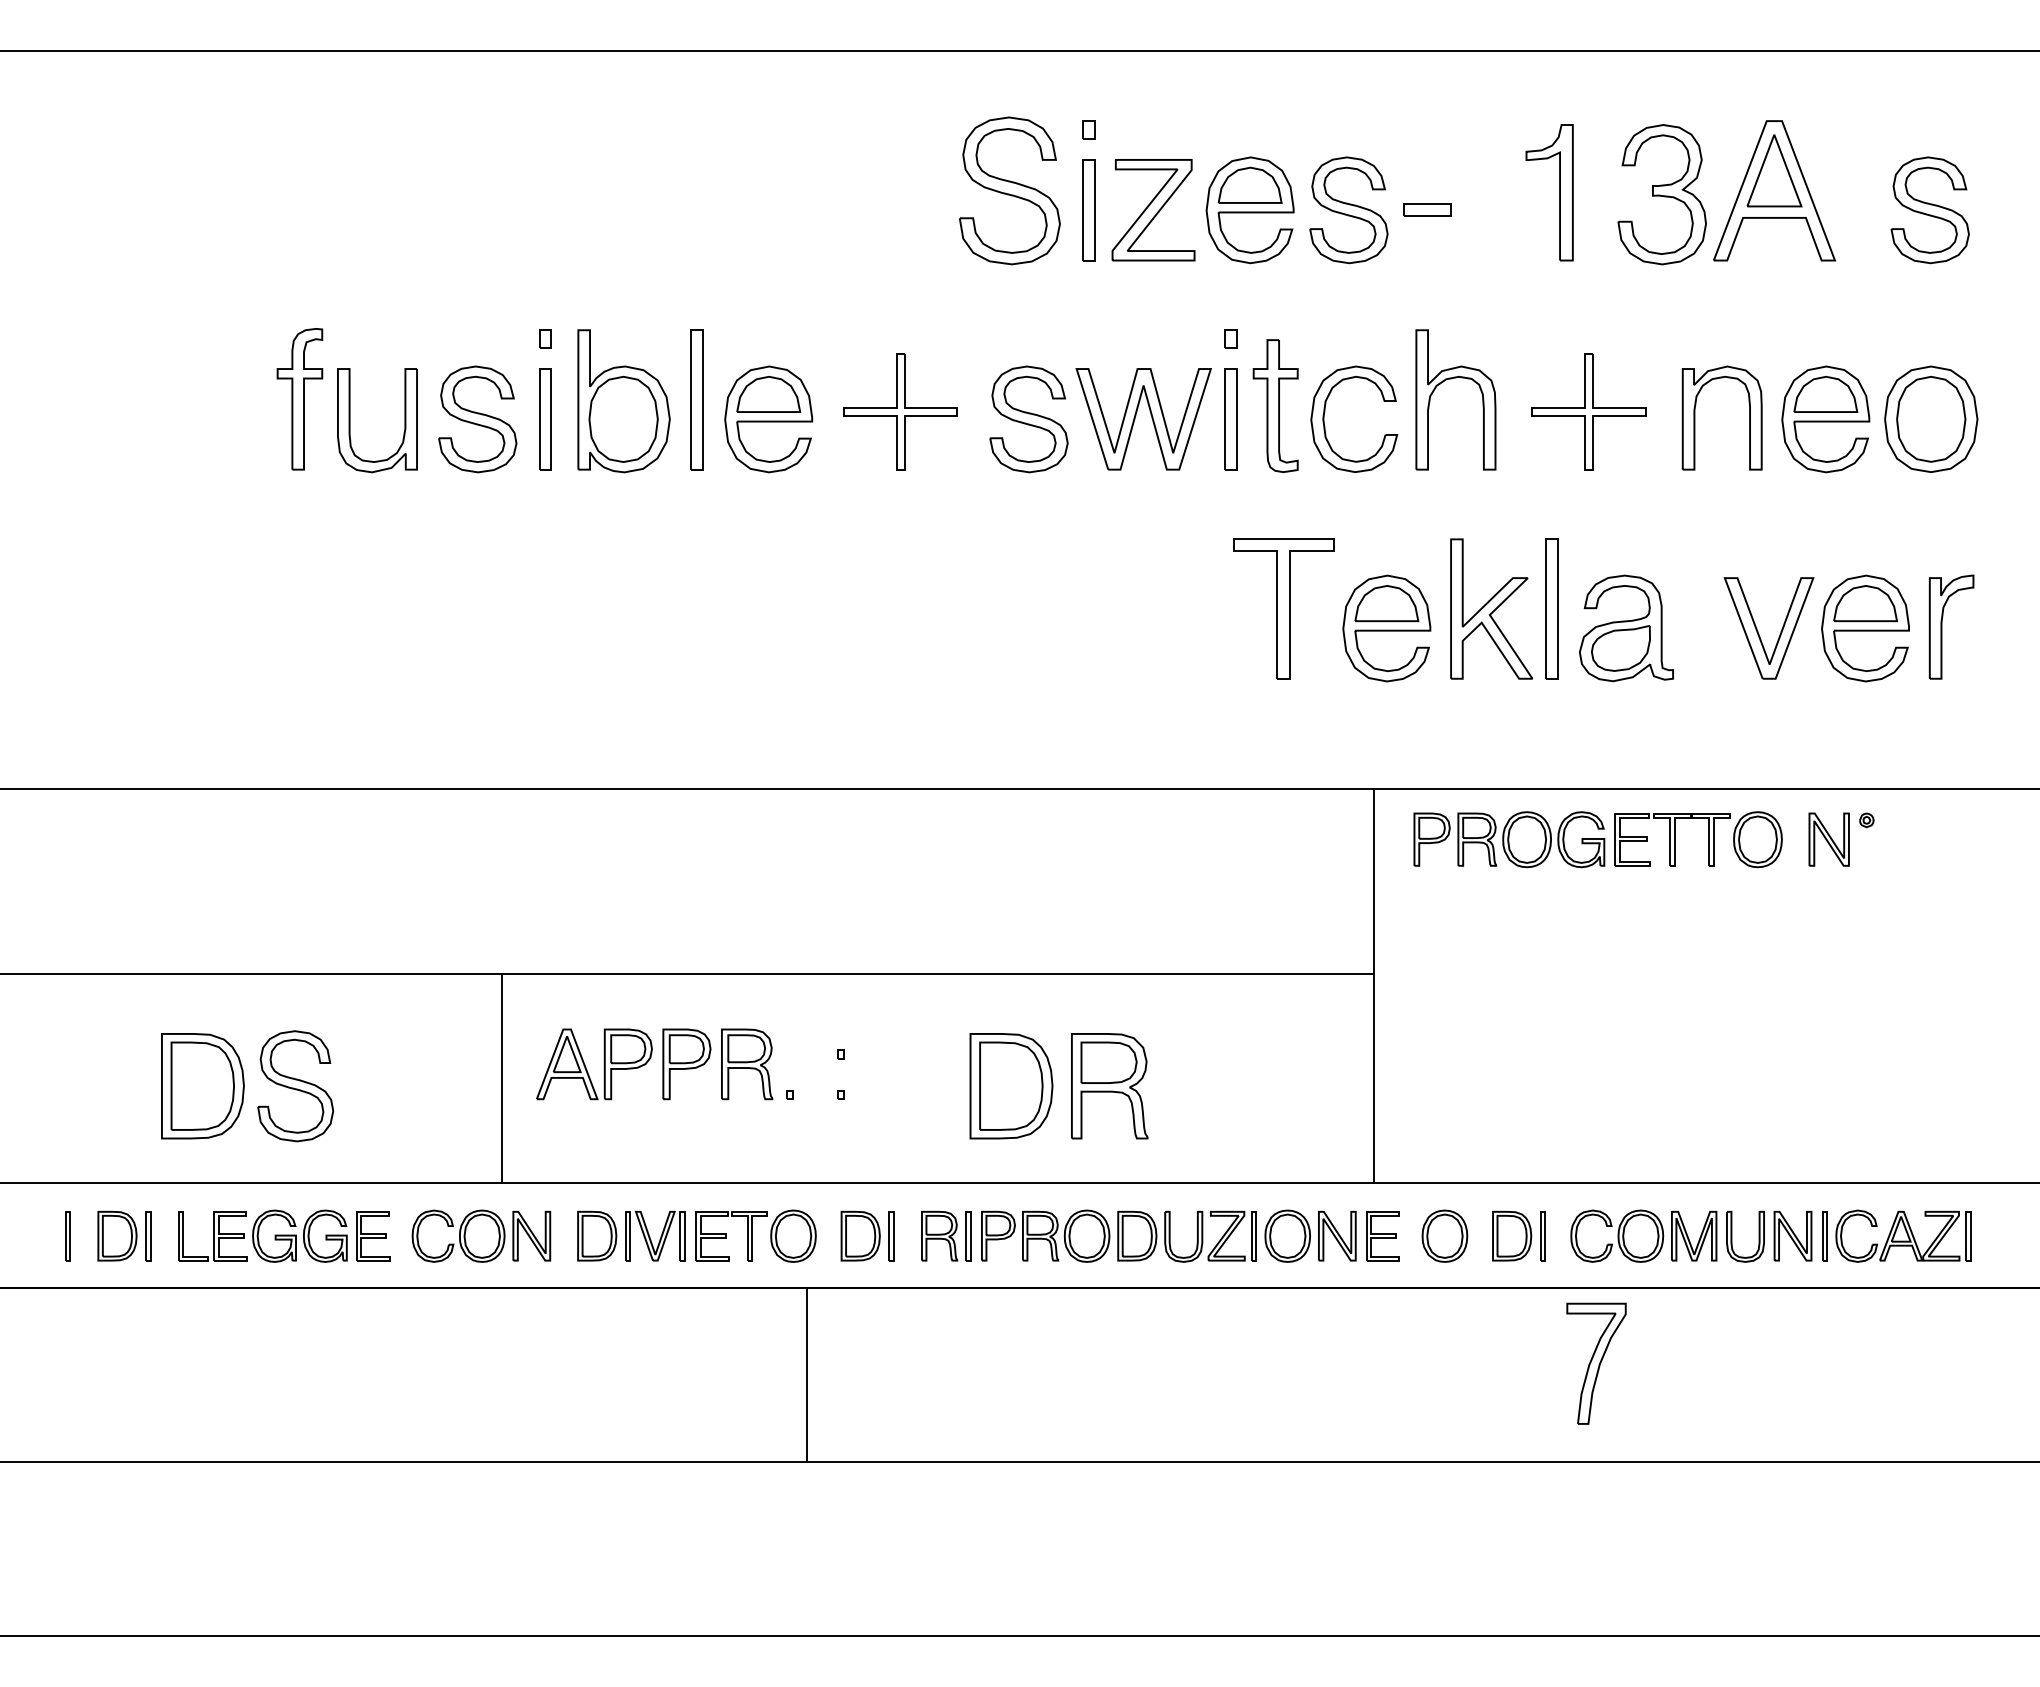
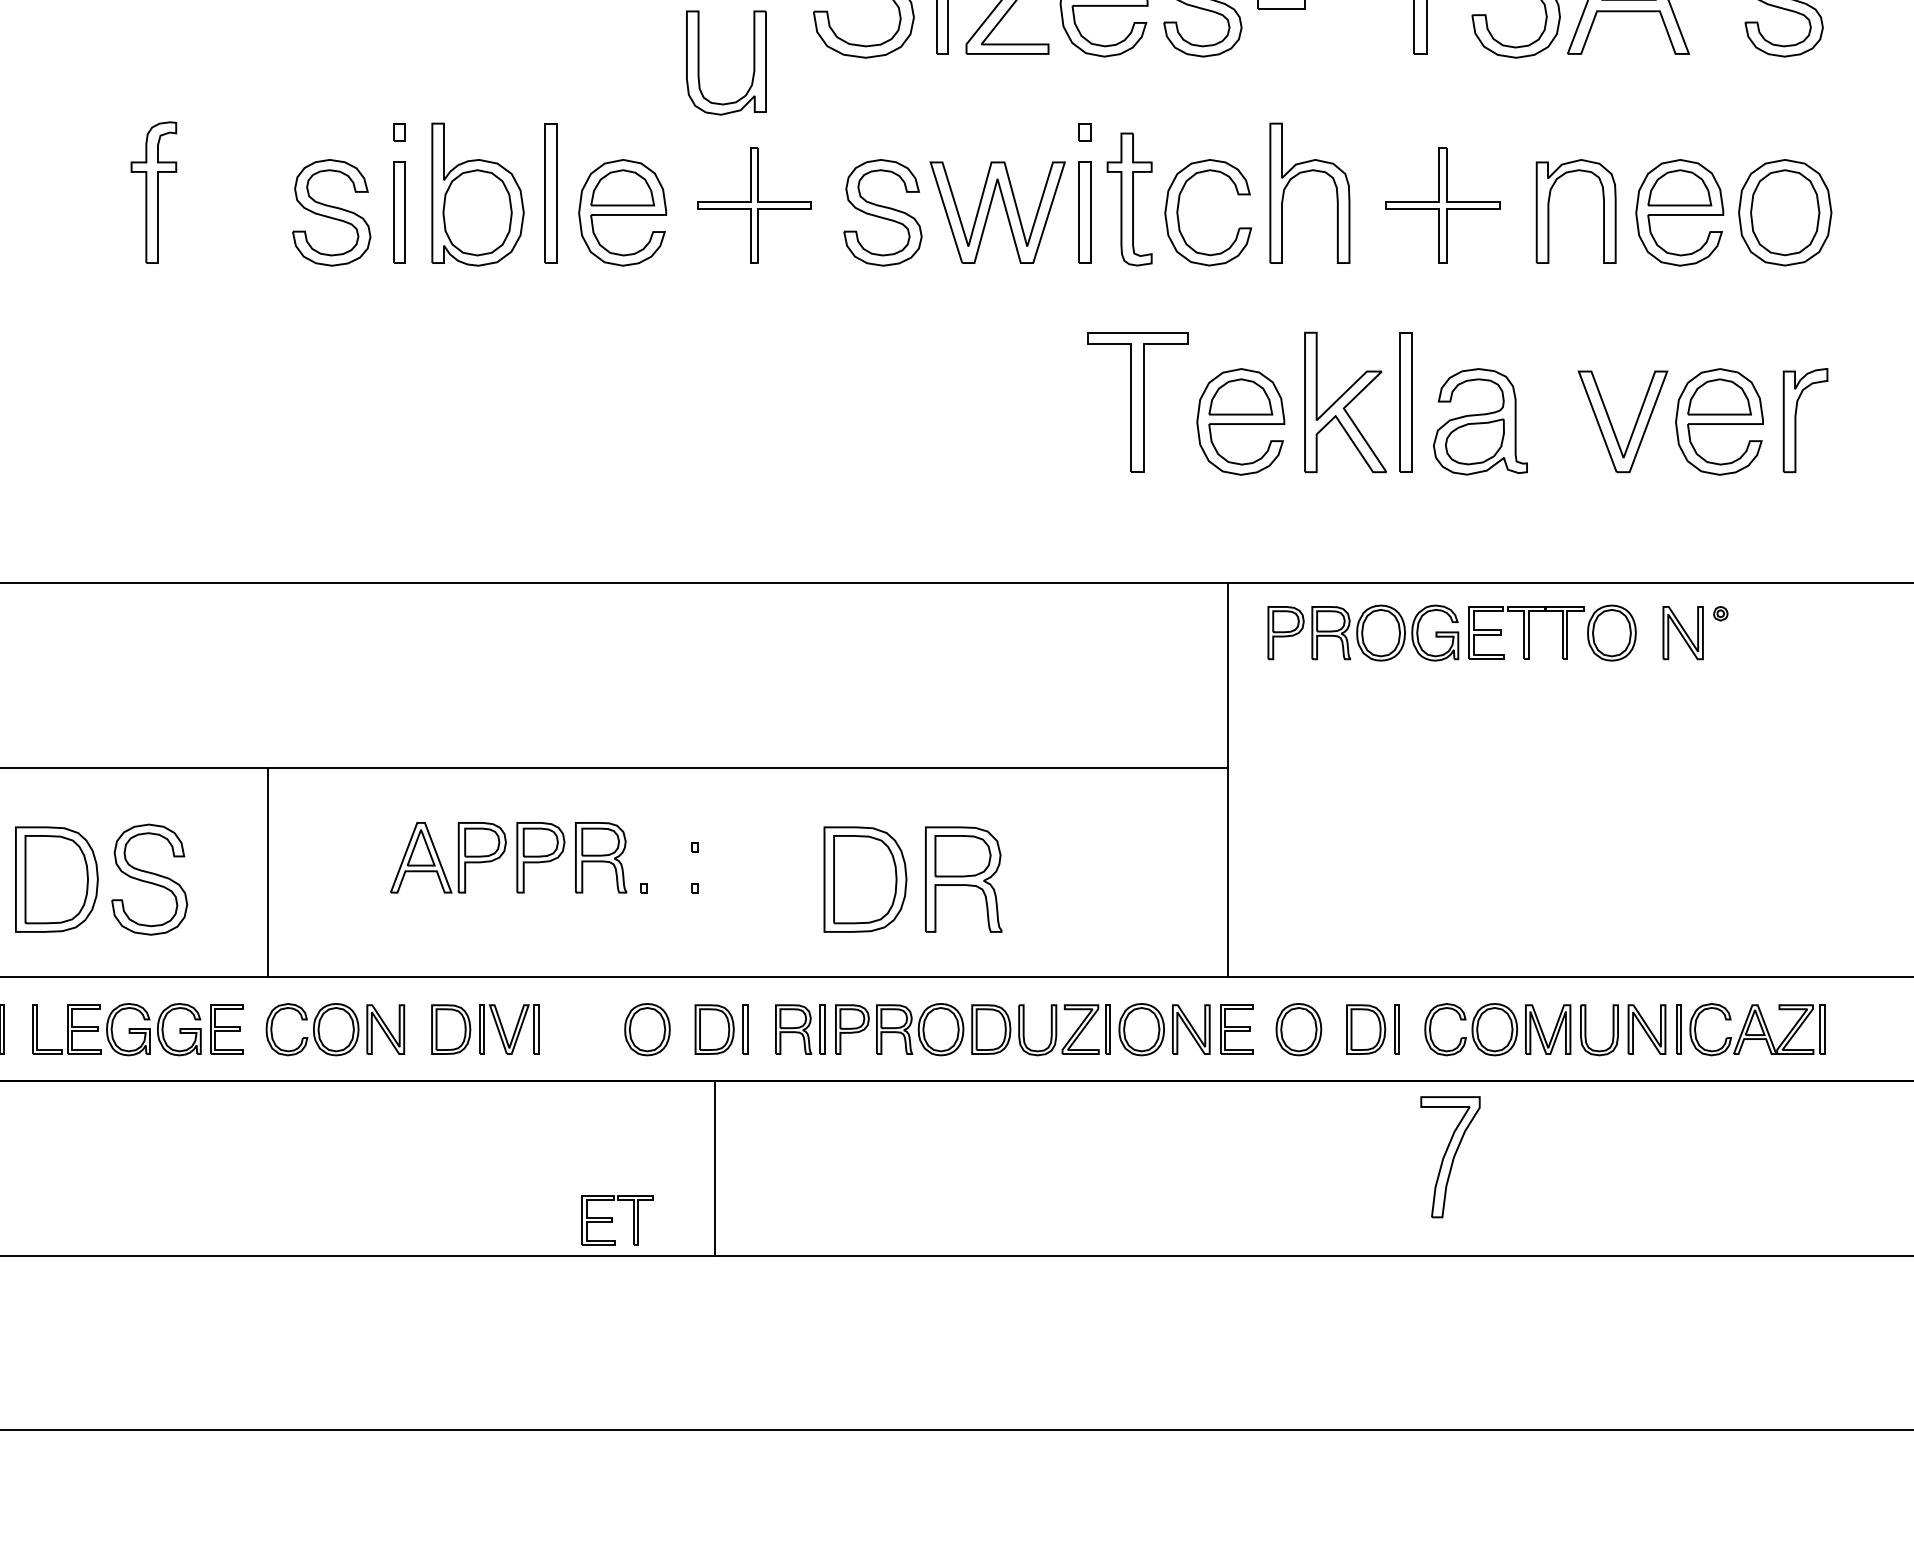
part: (350, 420) -> (699, 62), moved
line: (502, 1078) -> (268, 871), moved
part: (731, 1236) -> (617, 1220), moved
line: (807, 1374) -> (715, 1167), moved

